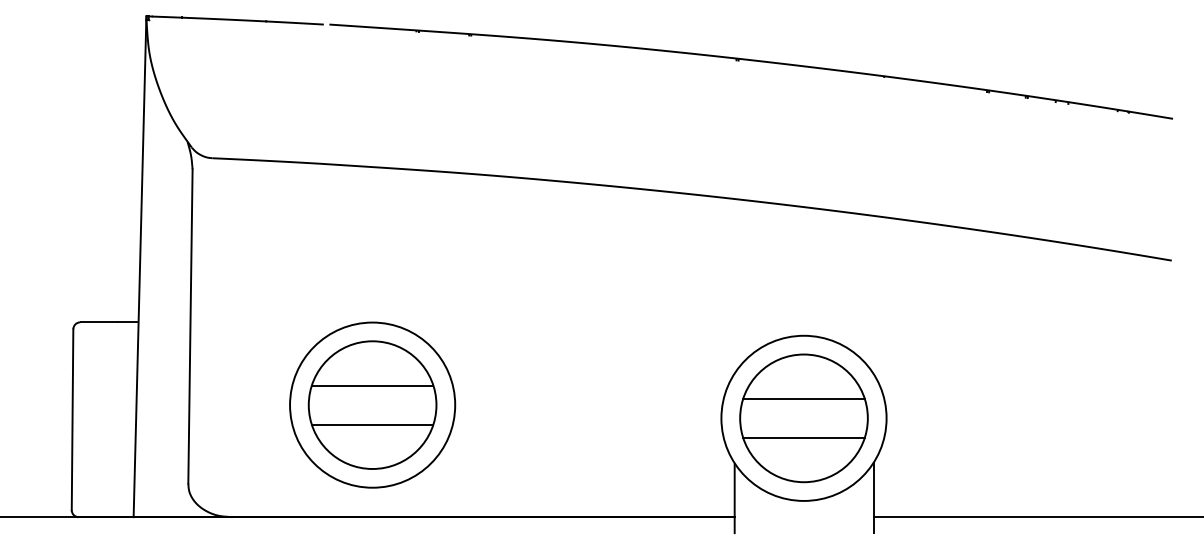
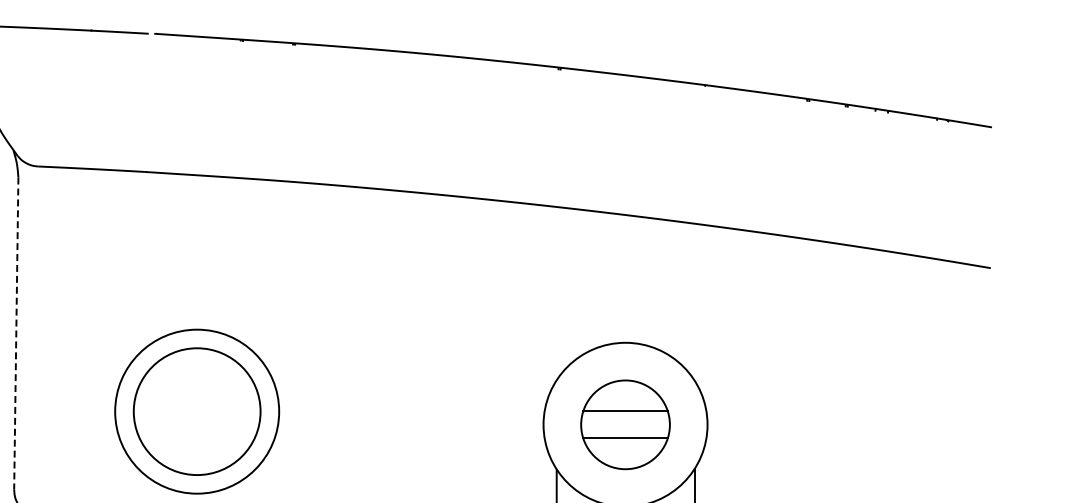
line: (190, 326) -> (16, 333), solid -> dashed
line: (372, 385) -> (197, 392), removed
part: (803, 418) -> (625, 424), size x0.7
line: (372, 424) -> (197, 430), removed

